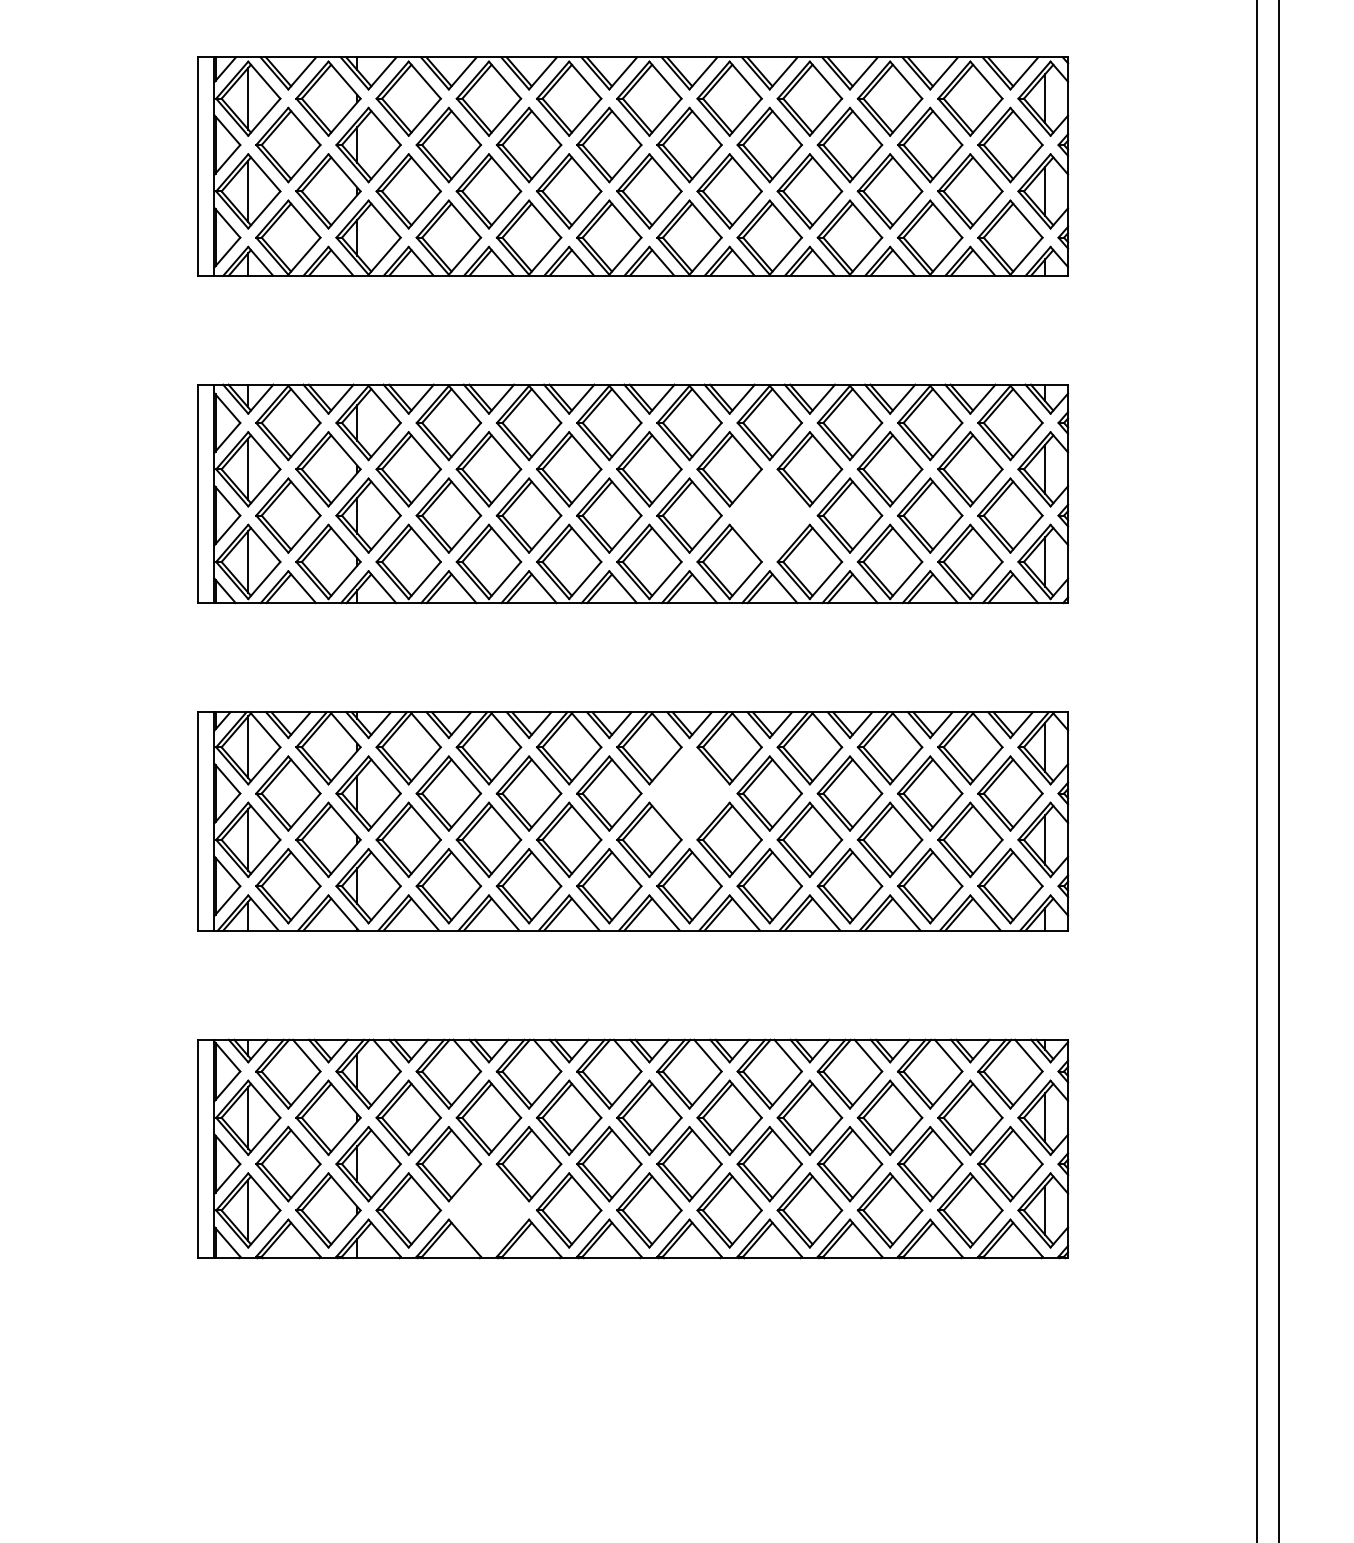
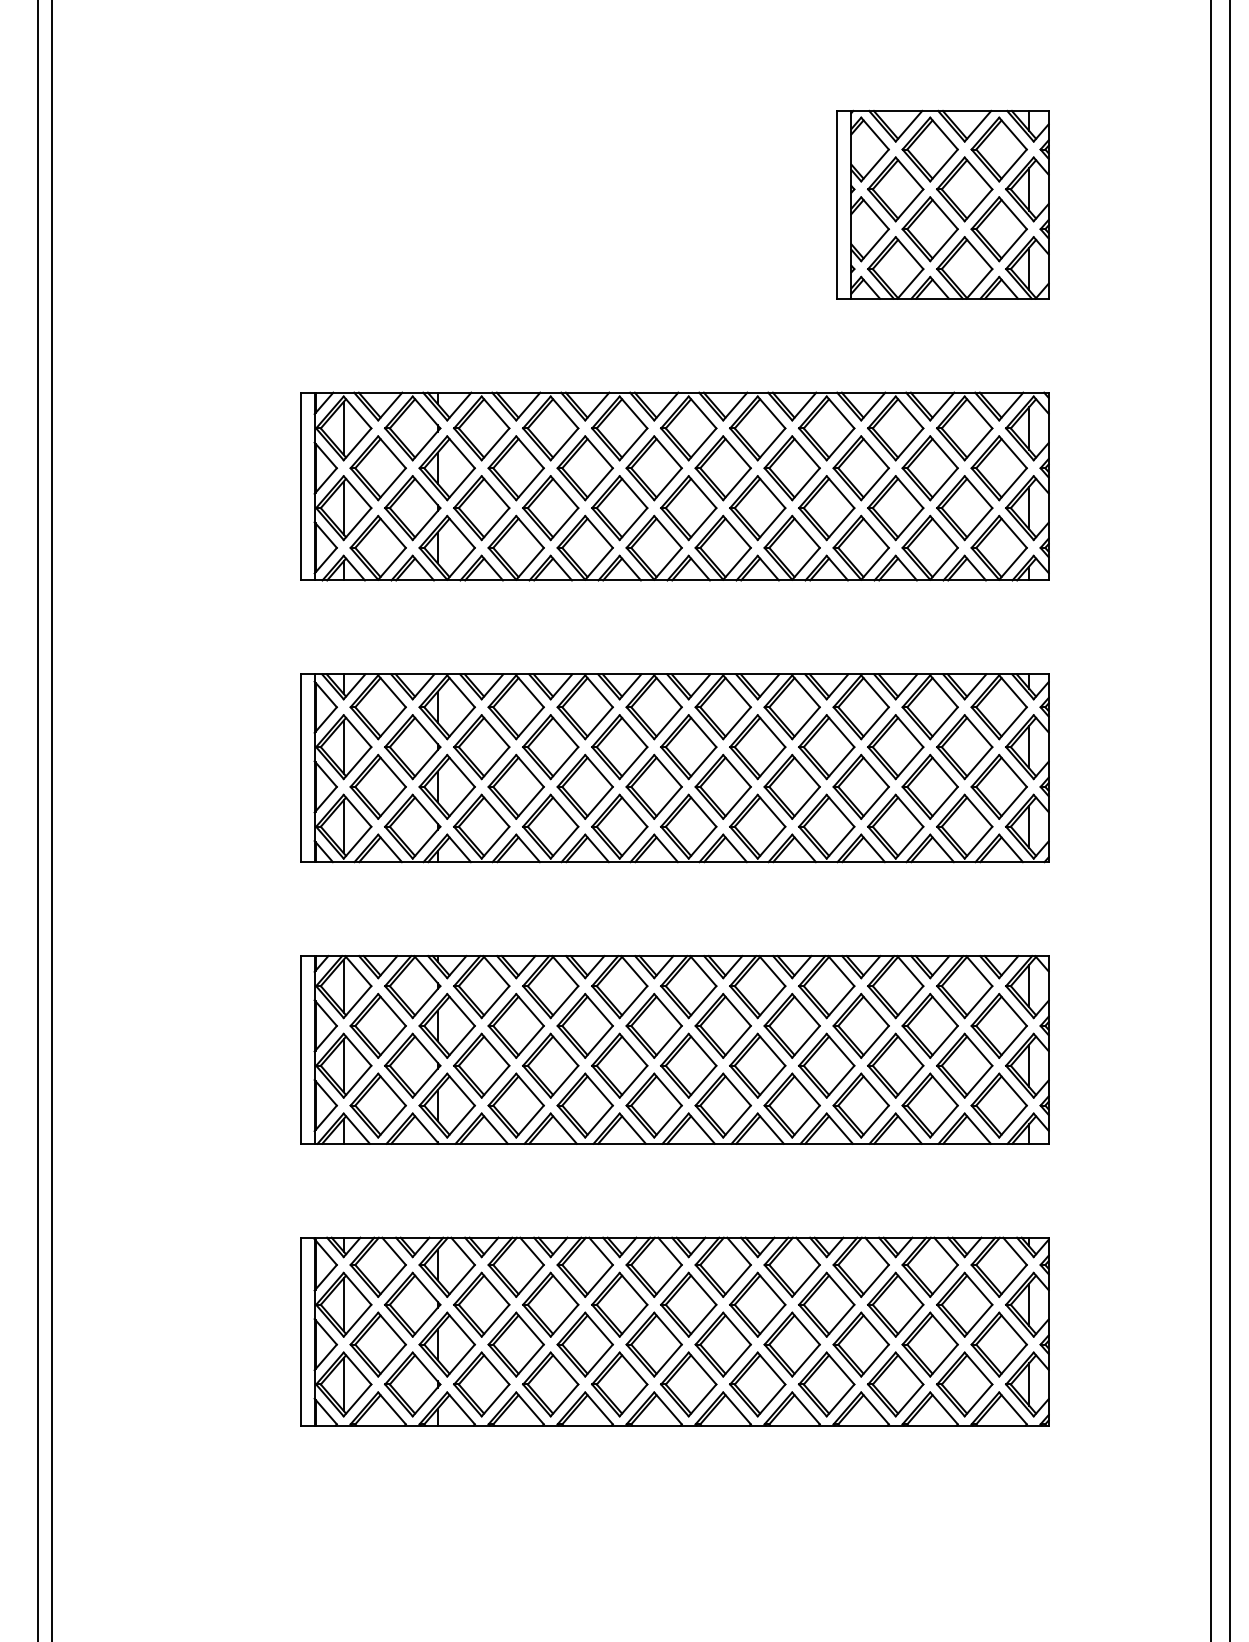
part: (768, 515) -> (791, 786), added
part: (688, 793) -> (722, 1025), added
part: (488, 1210) -> (550, 1384), added

